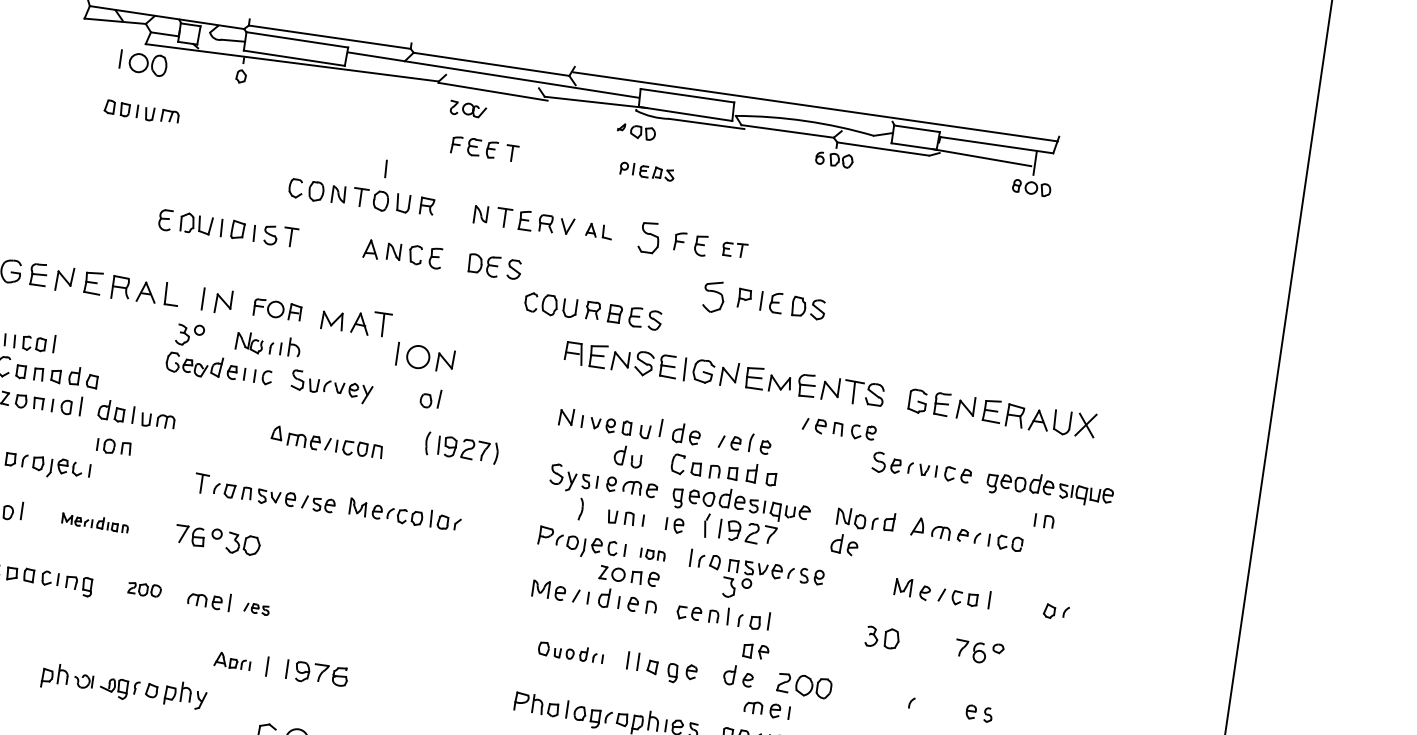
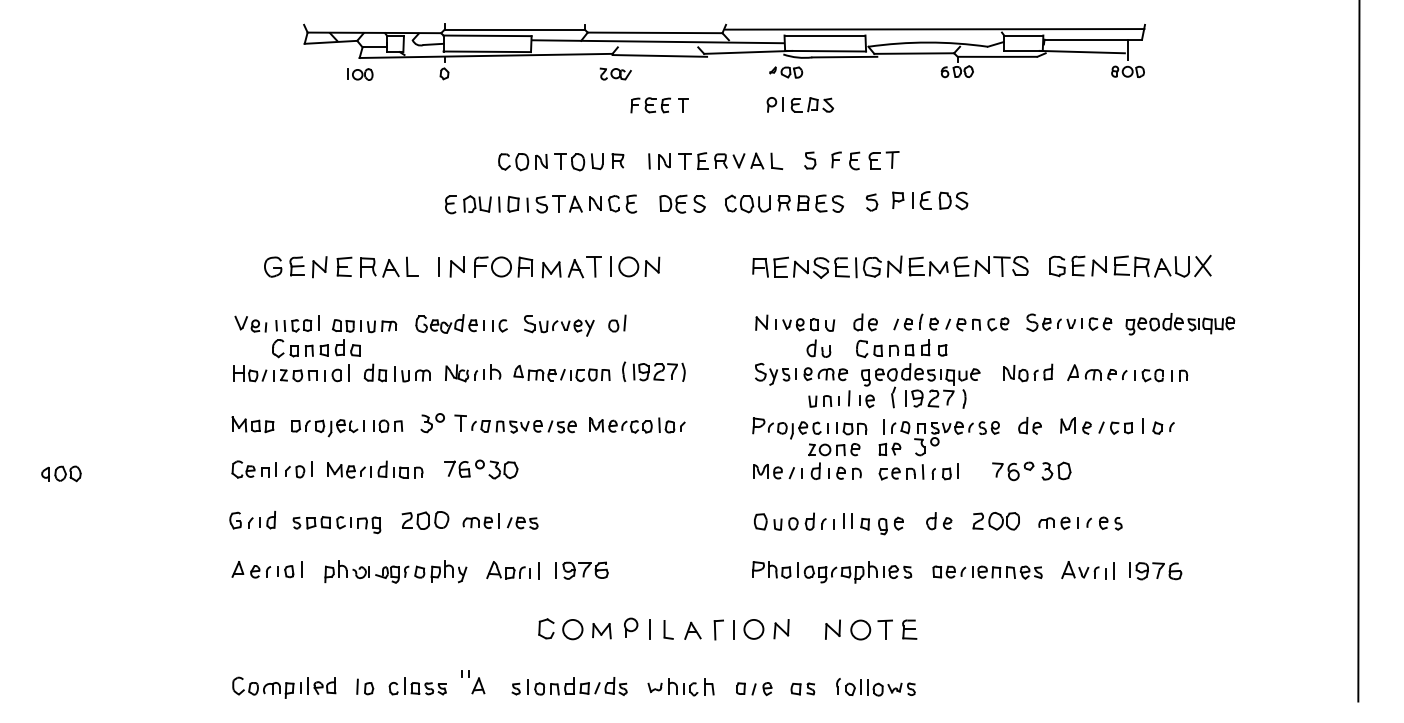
part: (143, 63) -> (360, 74), size x0.62
part: (467, 108) -> (615, 73), moved
part: (141, 112) -> (364, 326), moved
line: (386, 169) -> (649, 161), moved
part: (646, 171) -> (799, 104), size x1.43
part: (228, 228) -> (505, 204), moved
part: (599, 230) -> (766, 160), size x1.43
part: (649, 237) -> (810, 160), size x0.62
part: (734, 249) -> (883, 160), size x1.43
part: (713, 296) -> (871, 202), size x0.62
part: (277, 309) -> (503, 266), size x1.43
part: (593, 311) -> (784, 203), moved
part: (189, 335) -> (432, 423), moved
part: (268, 345) -> (473, 373), moved
part: (426, 357) -> (635, 266), moved
part: (430, 398) -> (617, 323), moved
line: (661, 428) -> (849, 398), moved
part: (839, 429) -> (977, 324), moved
part: (114, 446) -> (388, 425), moved
part: (461, 447) -> (653, 371), moved
part: (581, 508) -> (964, 398), moved
part: (1044, 521) -> (1179, 375), moved
part: (95, 522) -> (375, 469), size x1.67
part: (844, 544) -> (1029, 425), moved
part: (652, 554) -> (851, 428), size x1.43
part: (144, 589) -> (425, 520), size x1.67
part: (256, 608) -> (522, 522), size x1.43
part: (1056, 611) -> (1163, 427), moved
part: (755, 650) -> (889, 448), moved
part: (571, 652) -> (794, 521), size x1.43
part: (979, 652) -> (1013, 471), moved
part: (232, 661) -> (508, 570), size x1.43
part: (123, 685) -> (395, 571), moved
part: (767, 708) -> (1058, 522), moved
part: (979, 713) -> (1110, 523), moved

